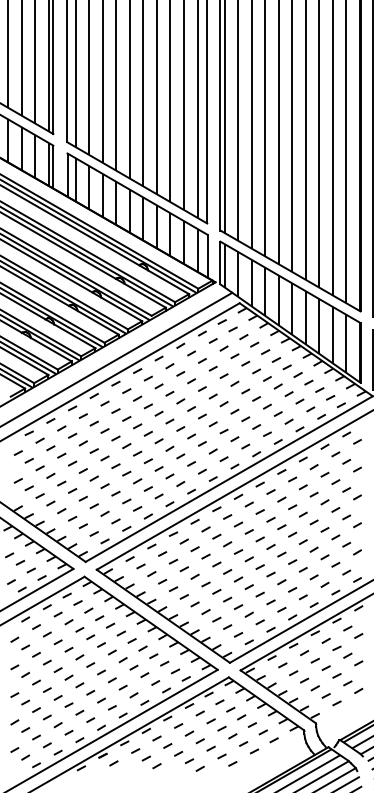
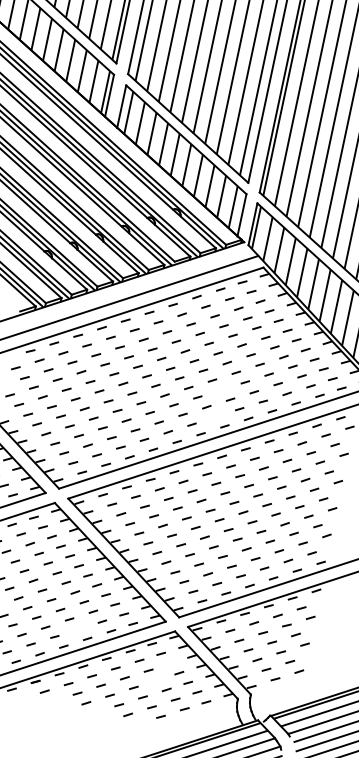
line: (223, 431) -> (220, 389), removed
line: (223, 459) -> (215, 417), removed
line: (133, 695) -> (78, 629), removed
line: (230, 709) -> (170, 663), removed
line: (221, 728) -> (157, 679), removed

